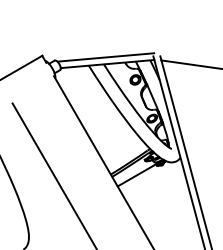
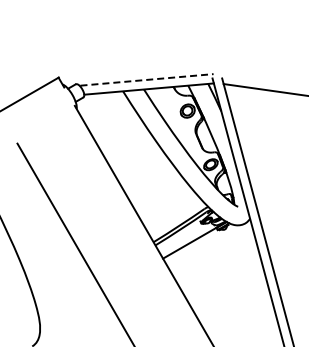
line: (106, 57) -> (147, 79), solid -> dashed

